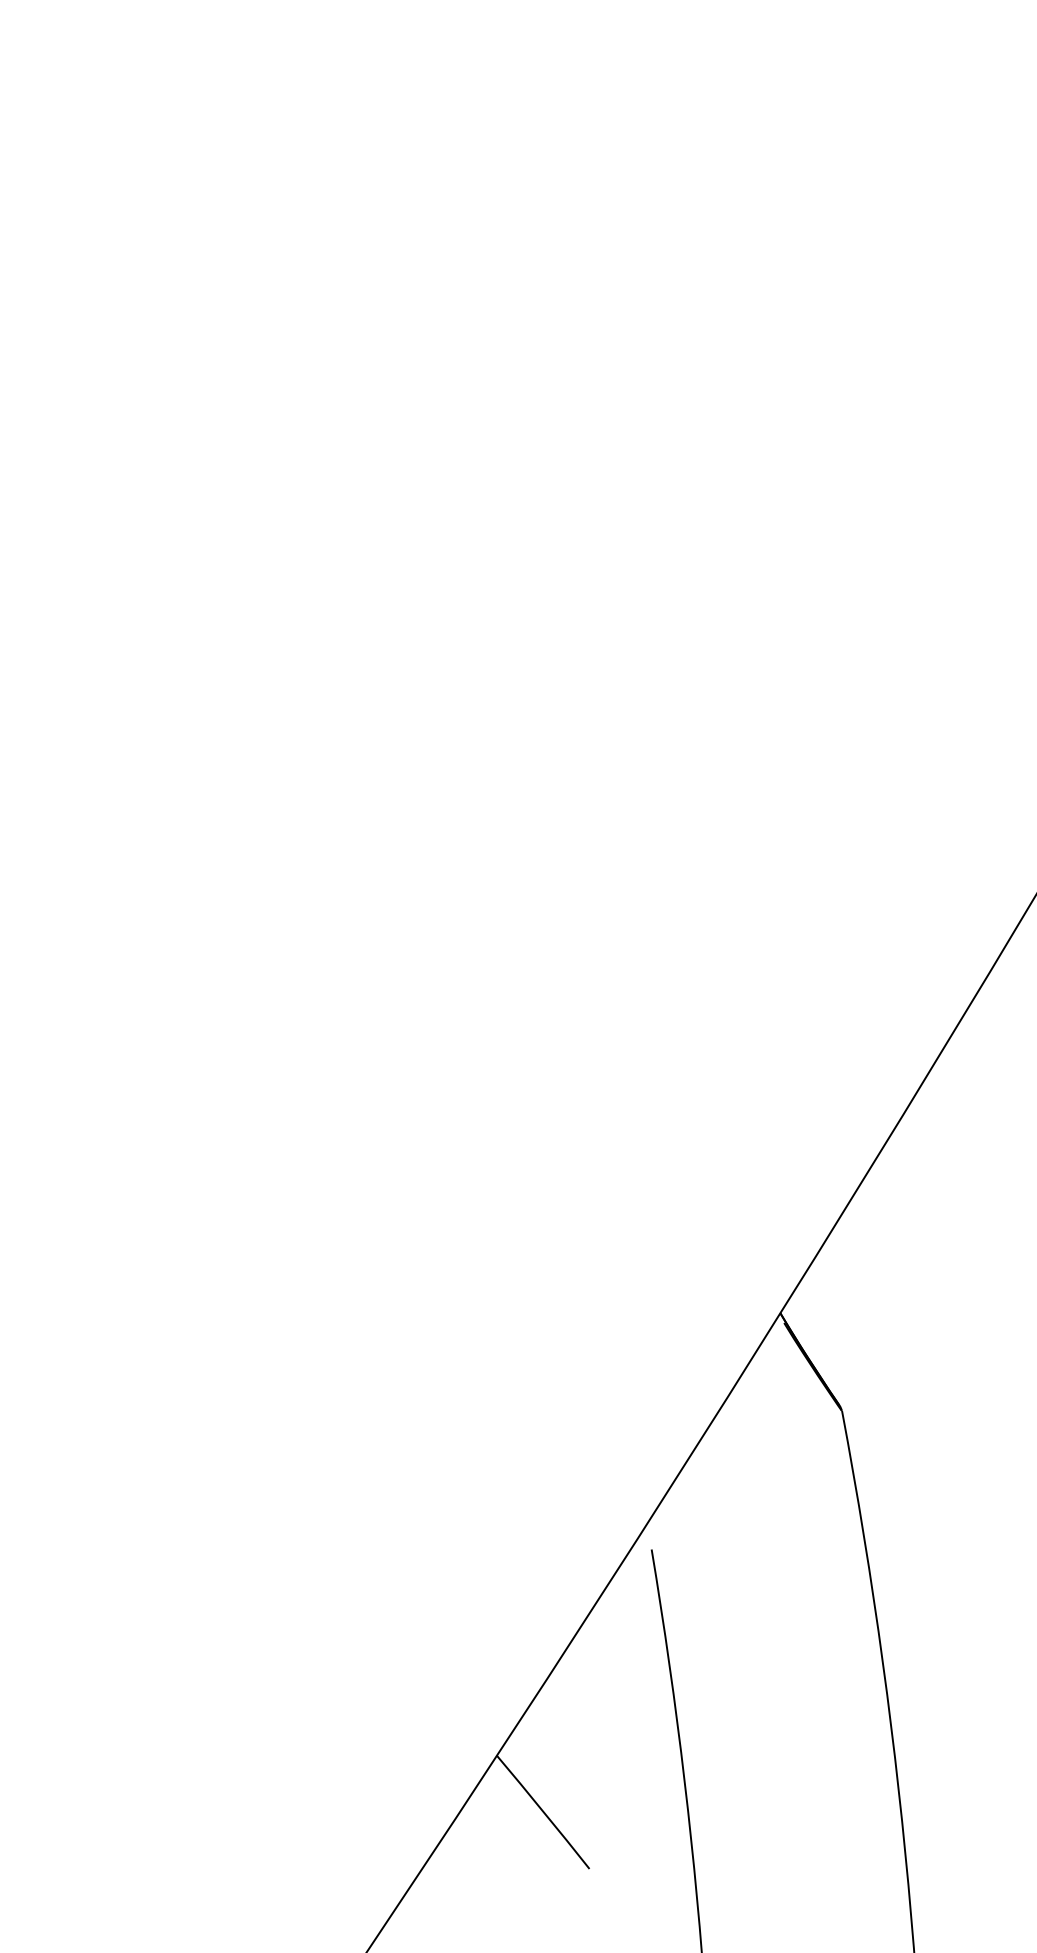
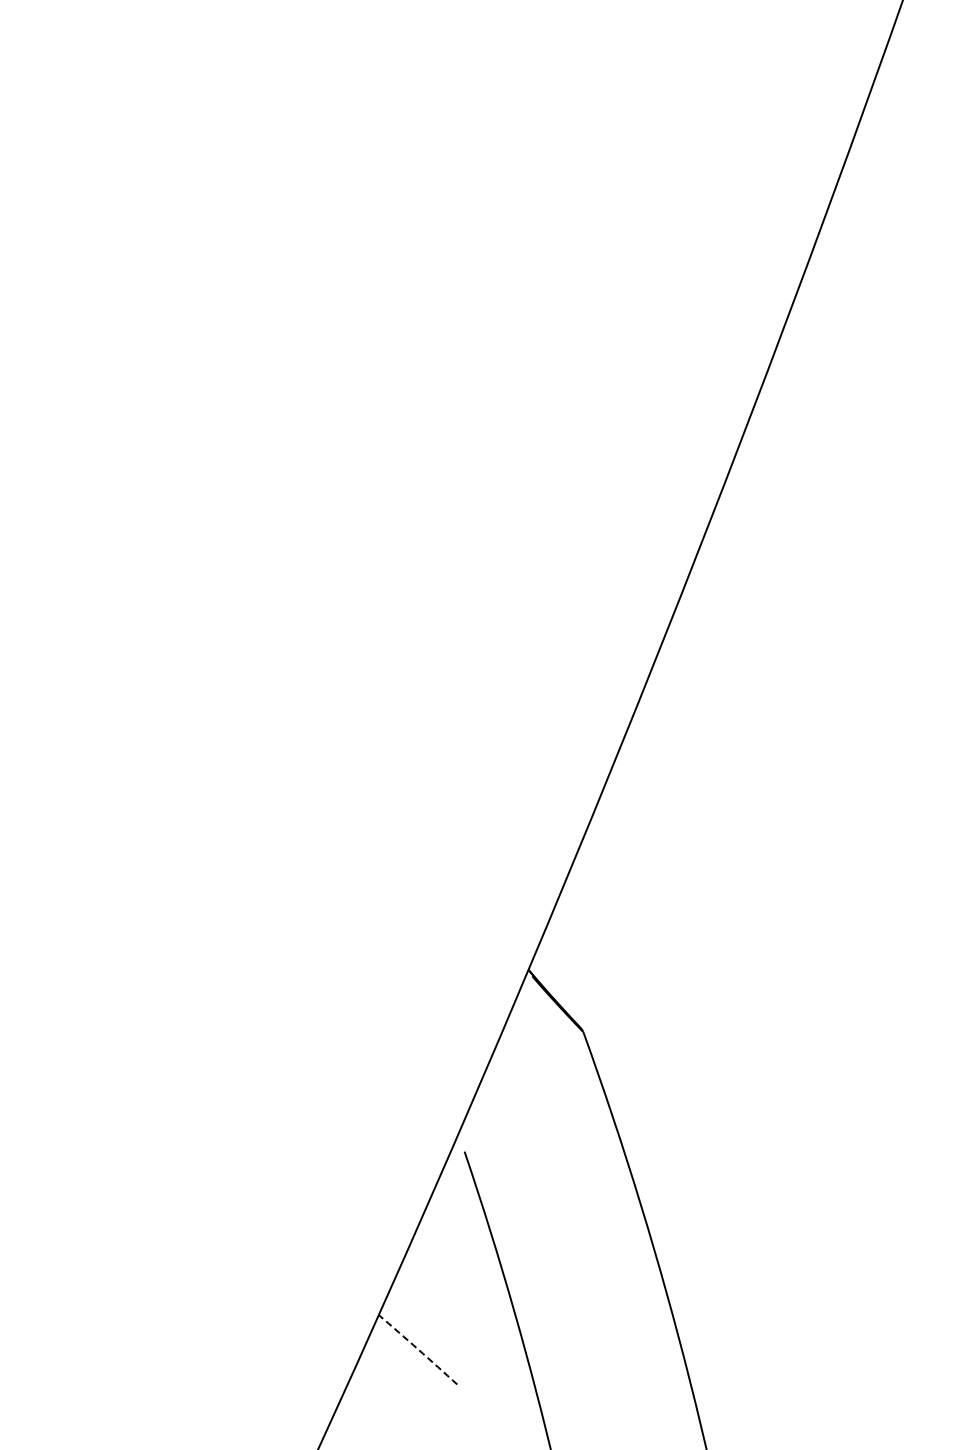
arc: (543, 1812) -> (418, 1349), solid -> dashed

